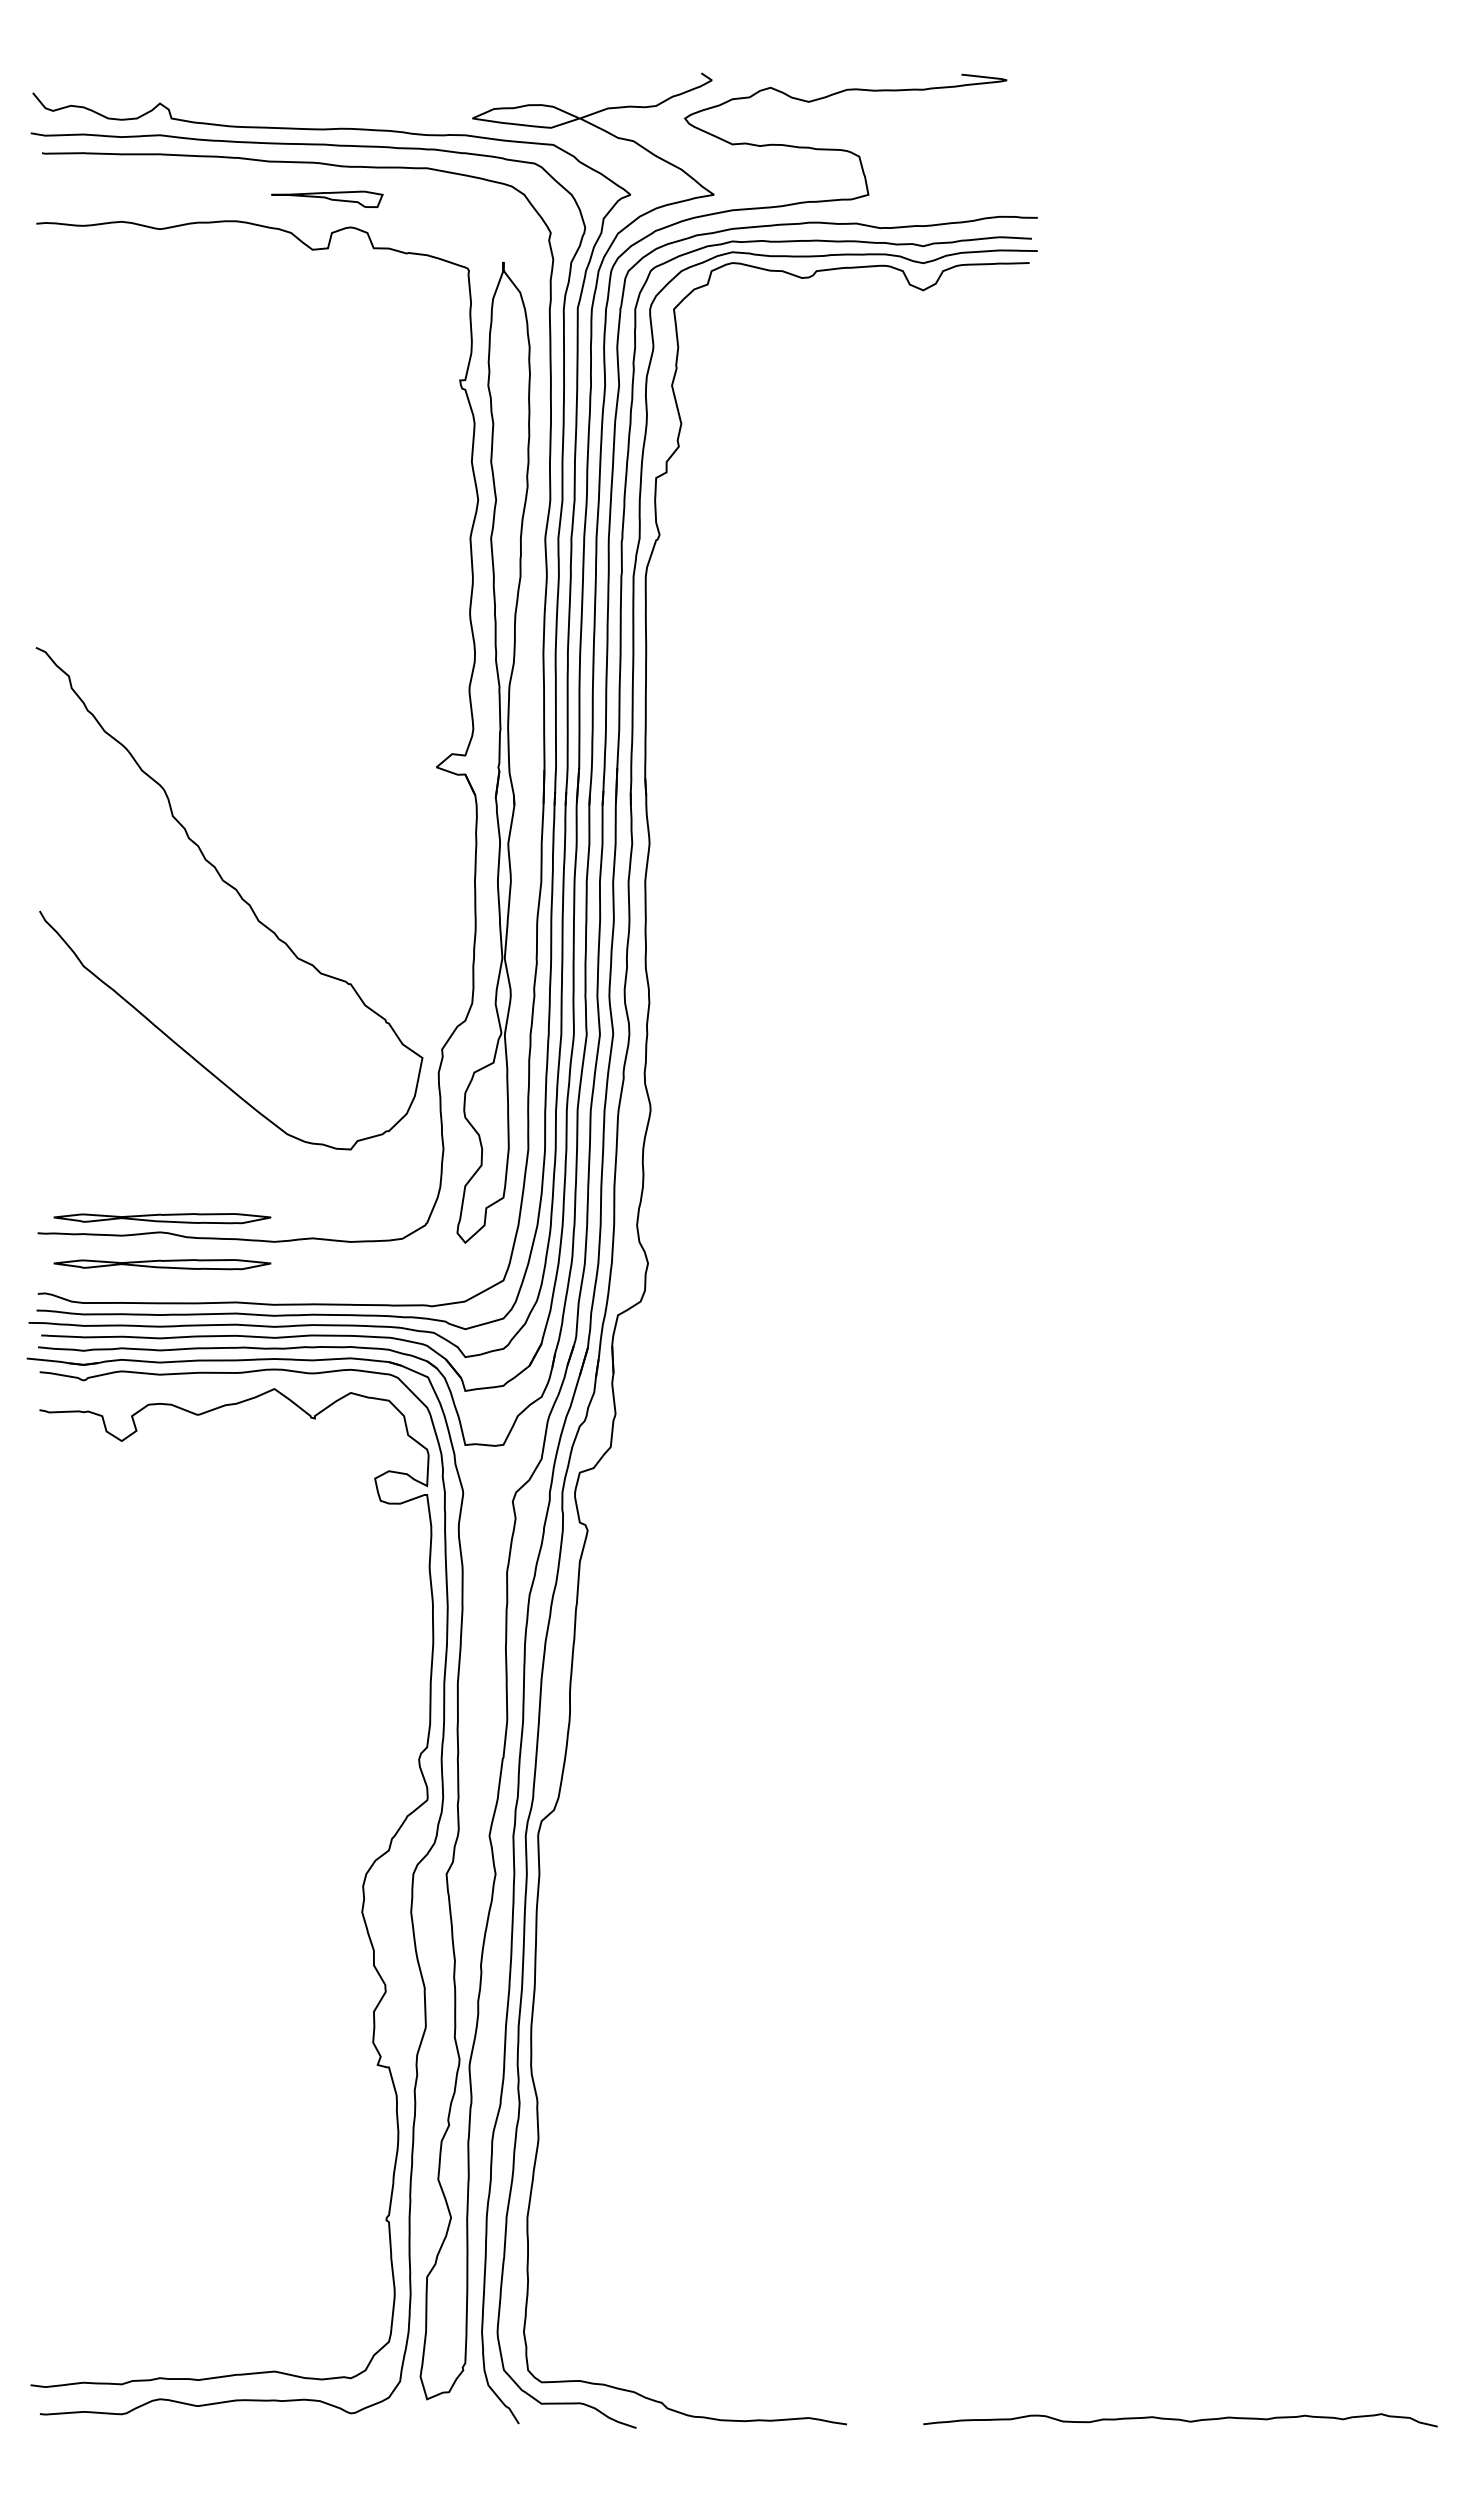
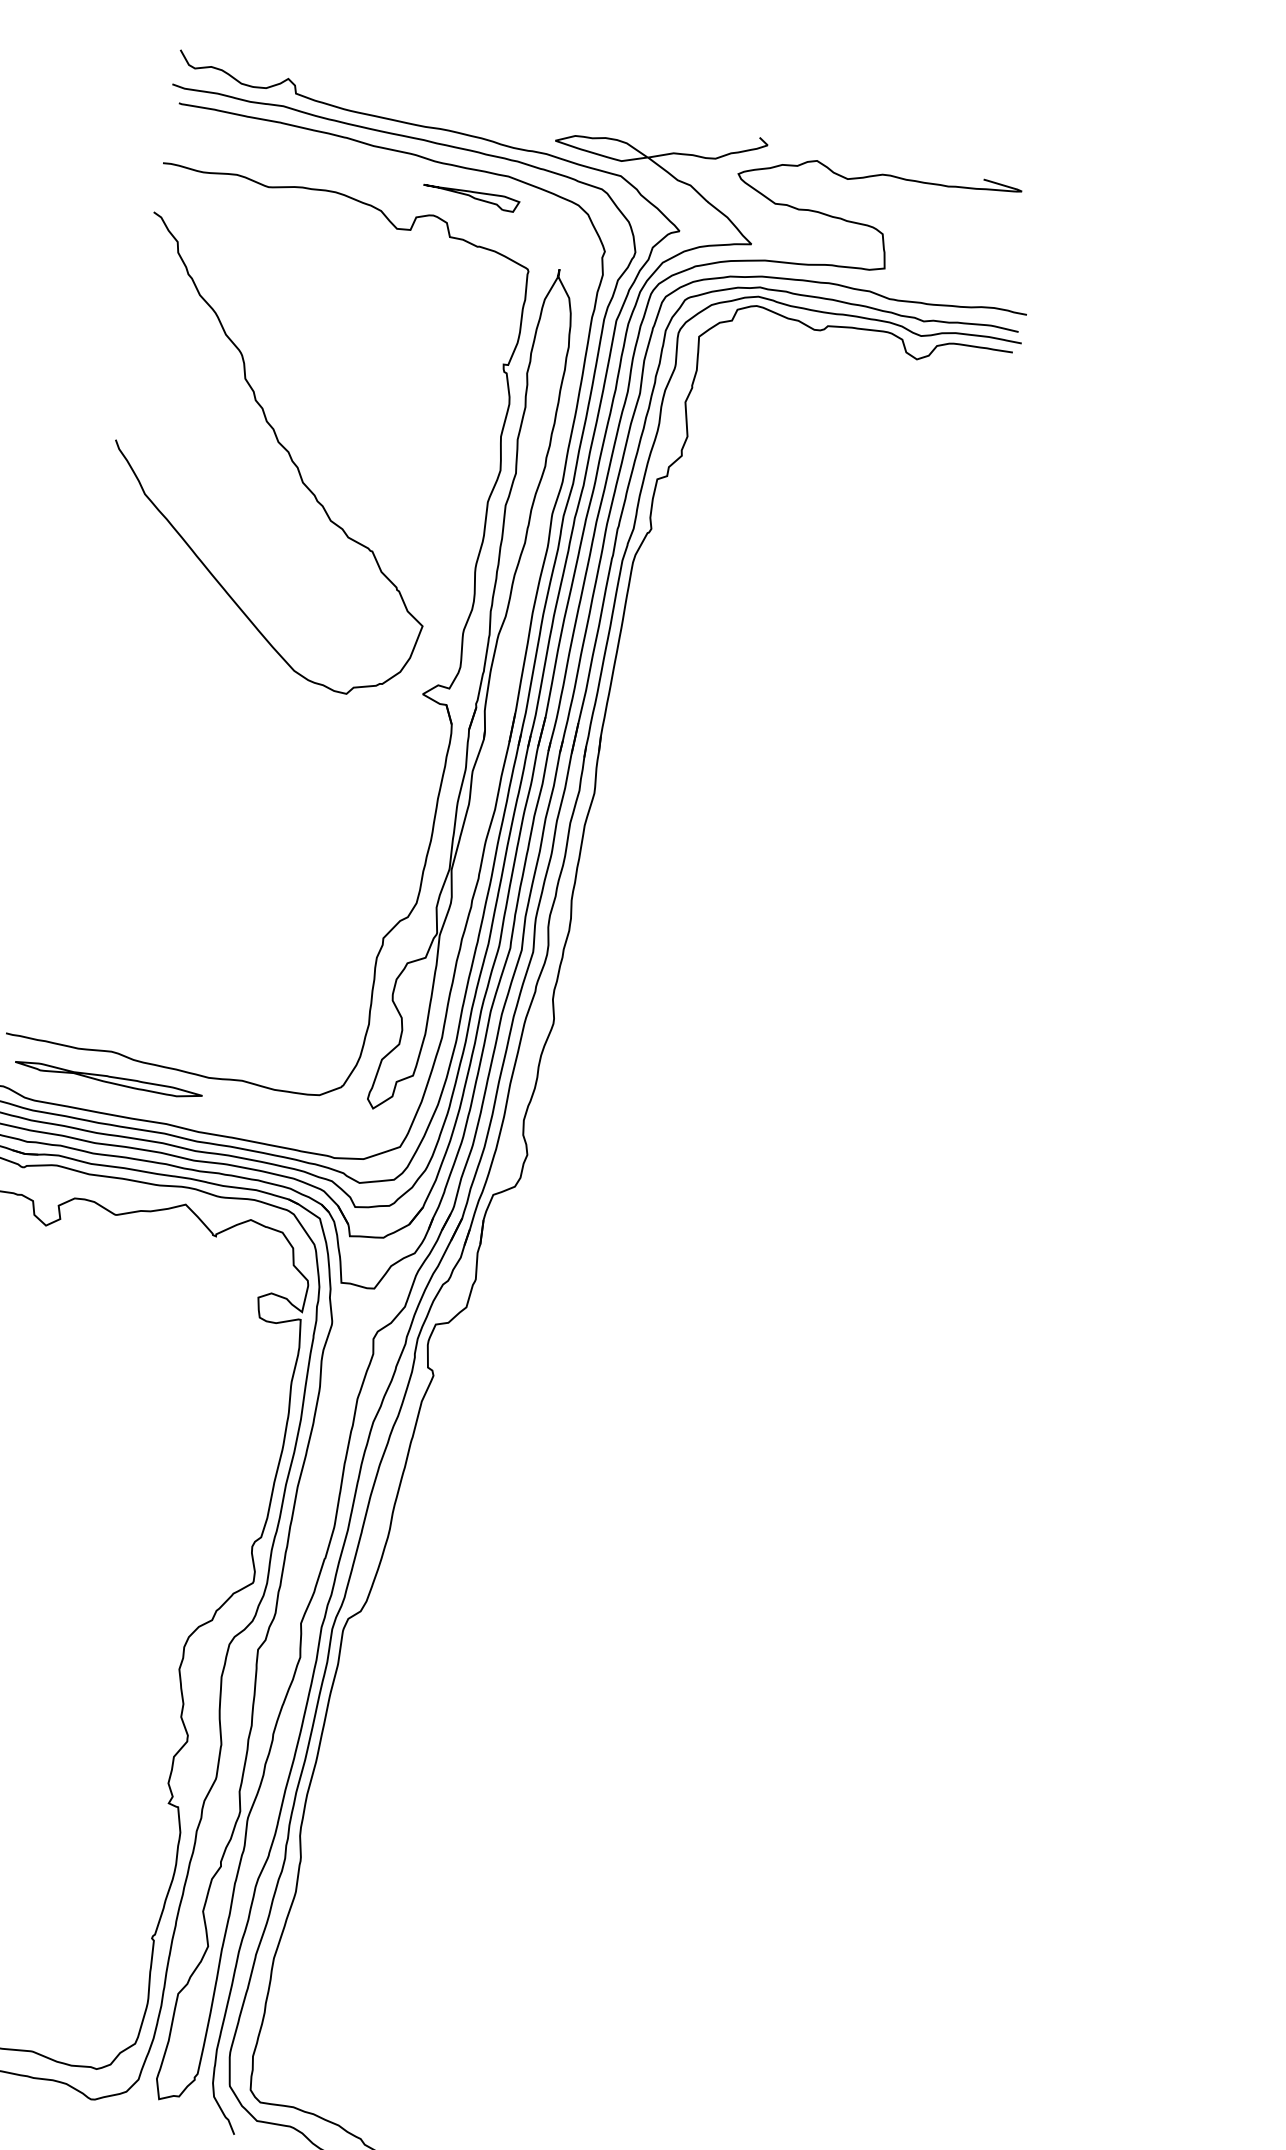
part: (327, 198) -> (471, 196), moved
curve: (237, 893) -> (288, 455), moved
part: (162, 1218) -> (115, 1040), removed

